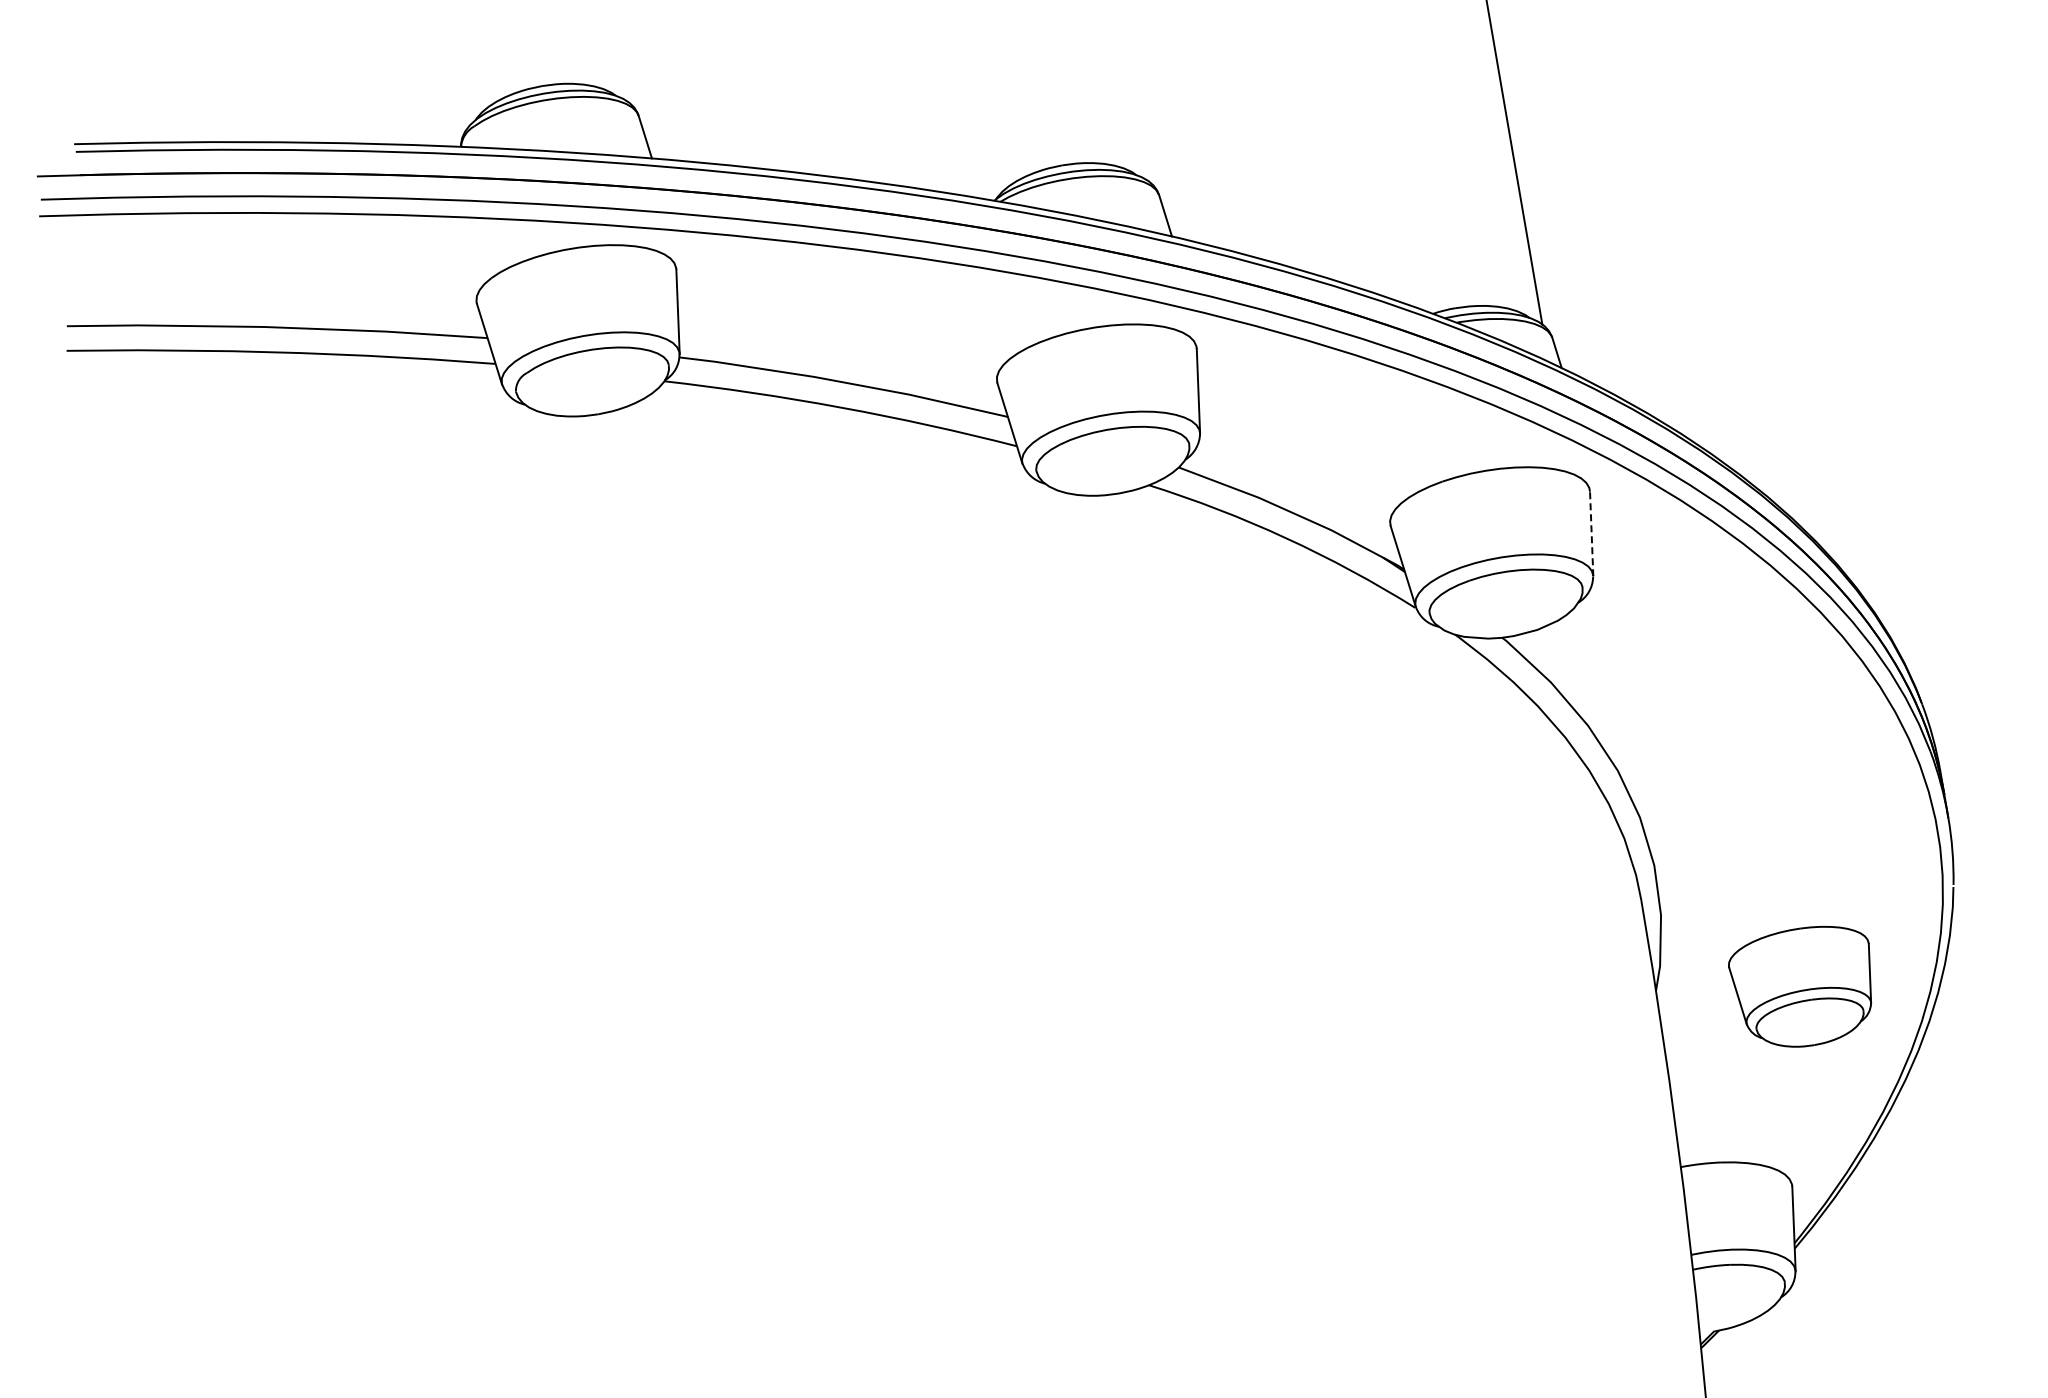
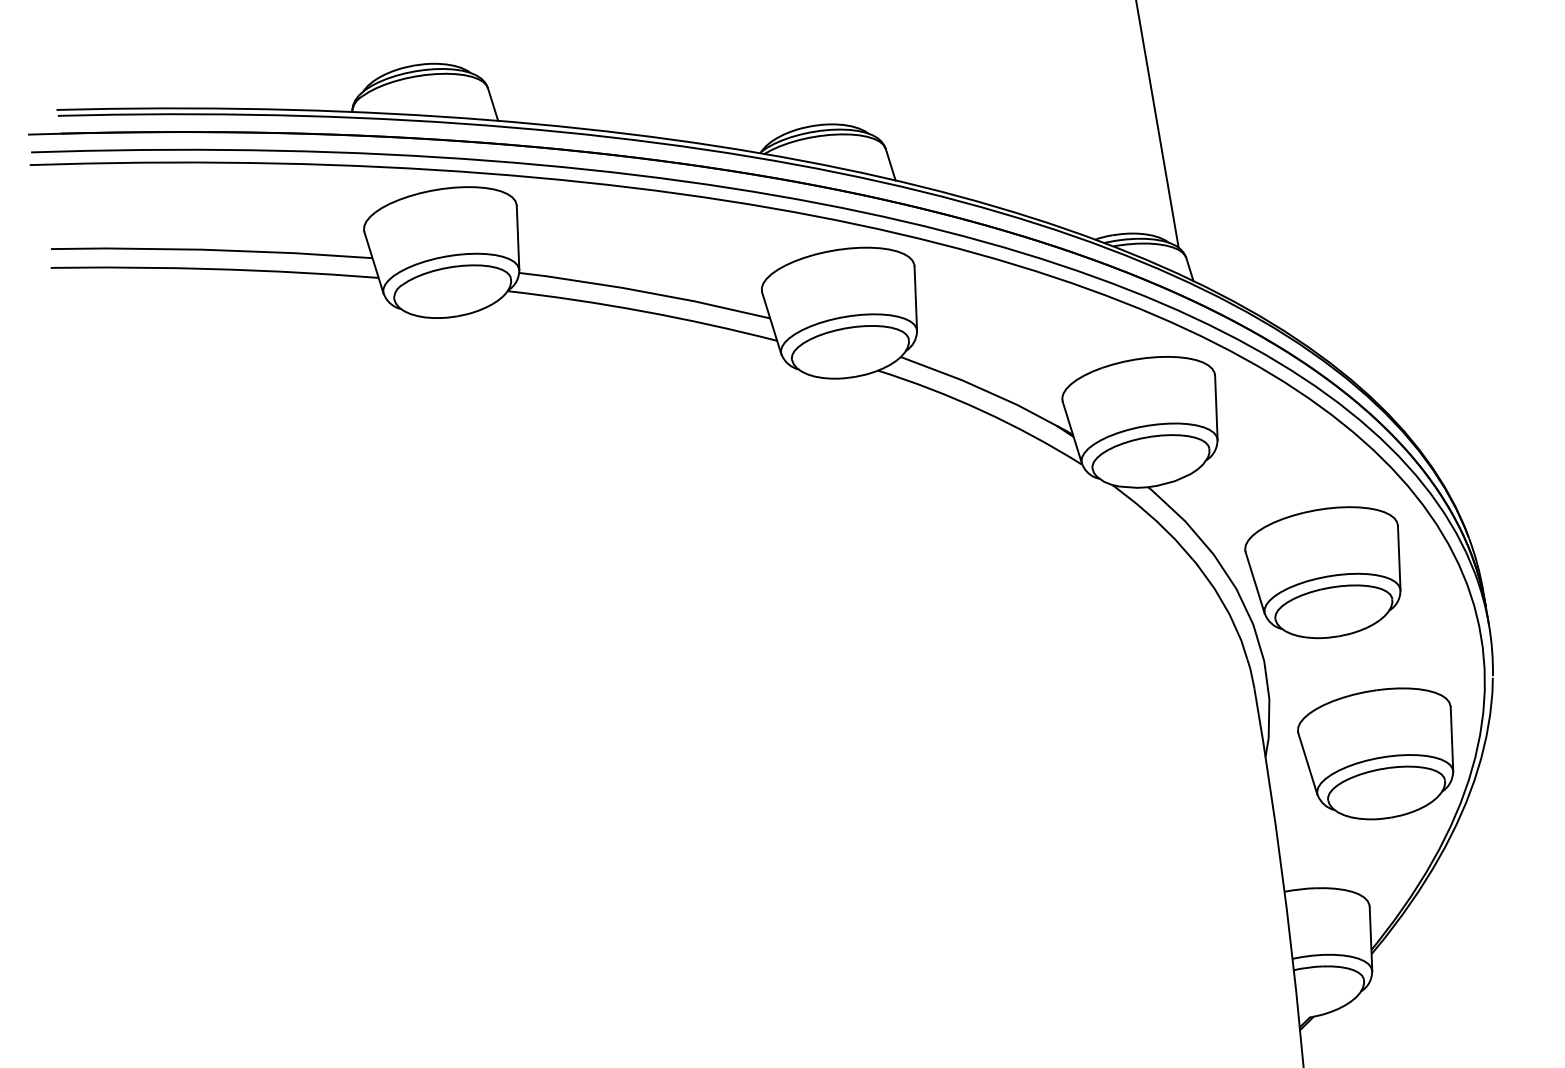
line: (1591, 533) -> (1216, 407), dashed -> solid
part: (1730, 749) -> (1322, 572), added
part: (1799, 986) -> (1375, 753), size x1.43

